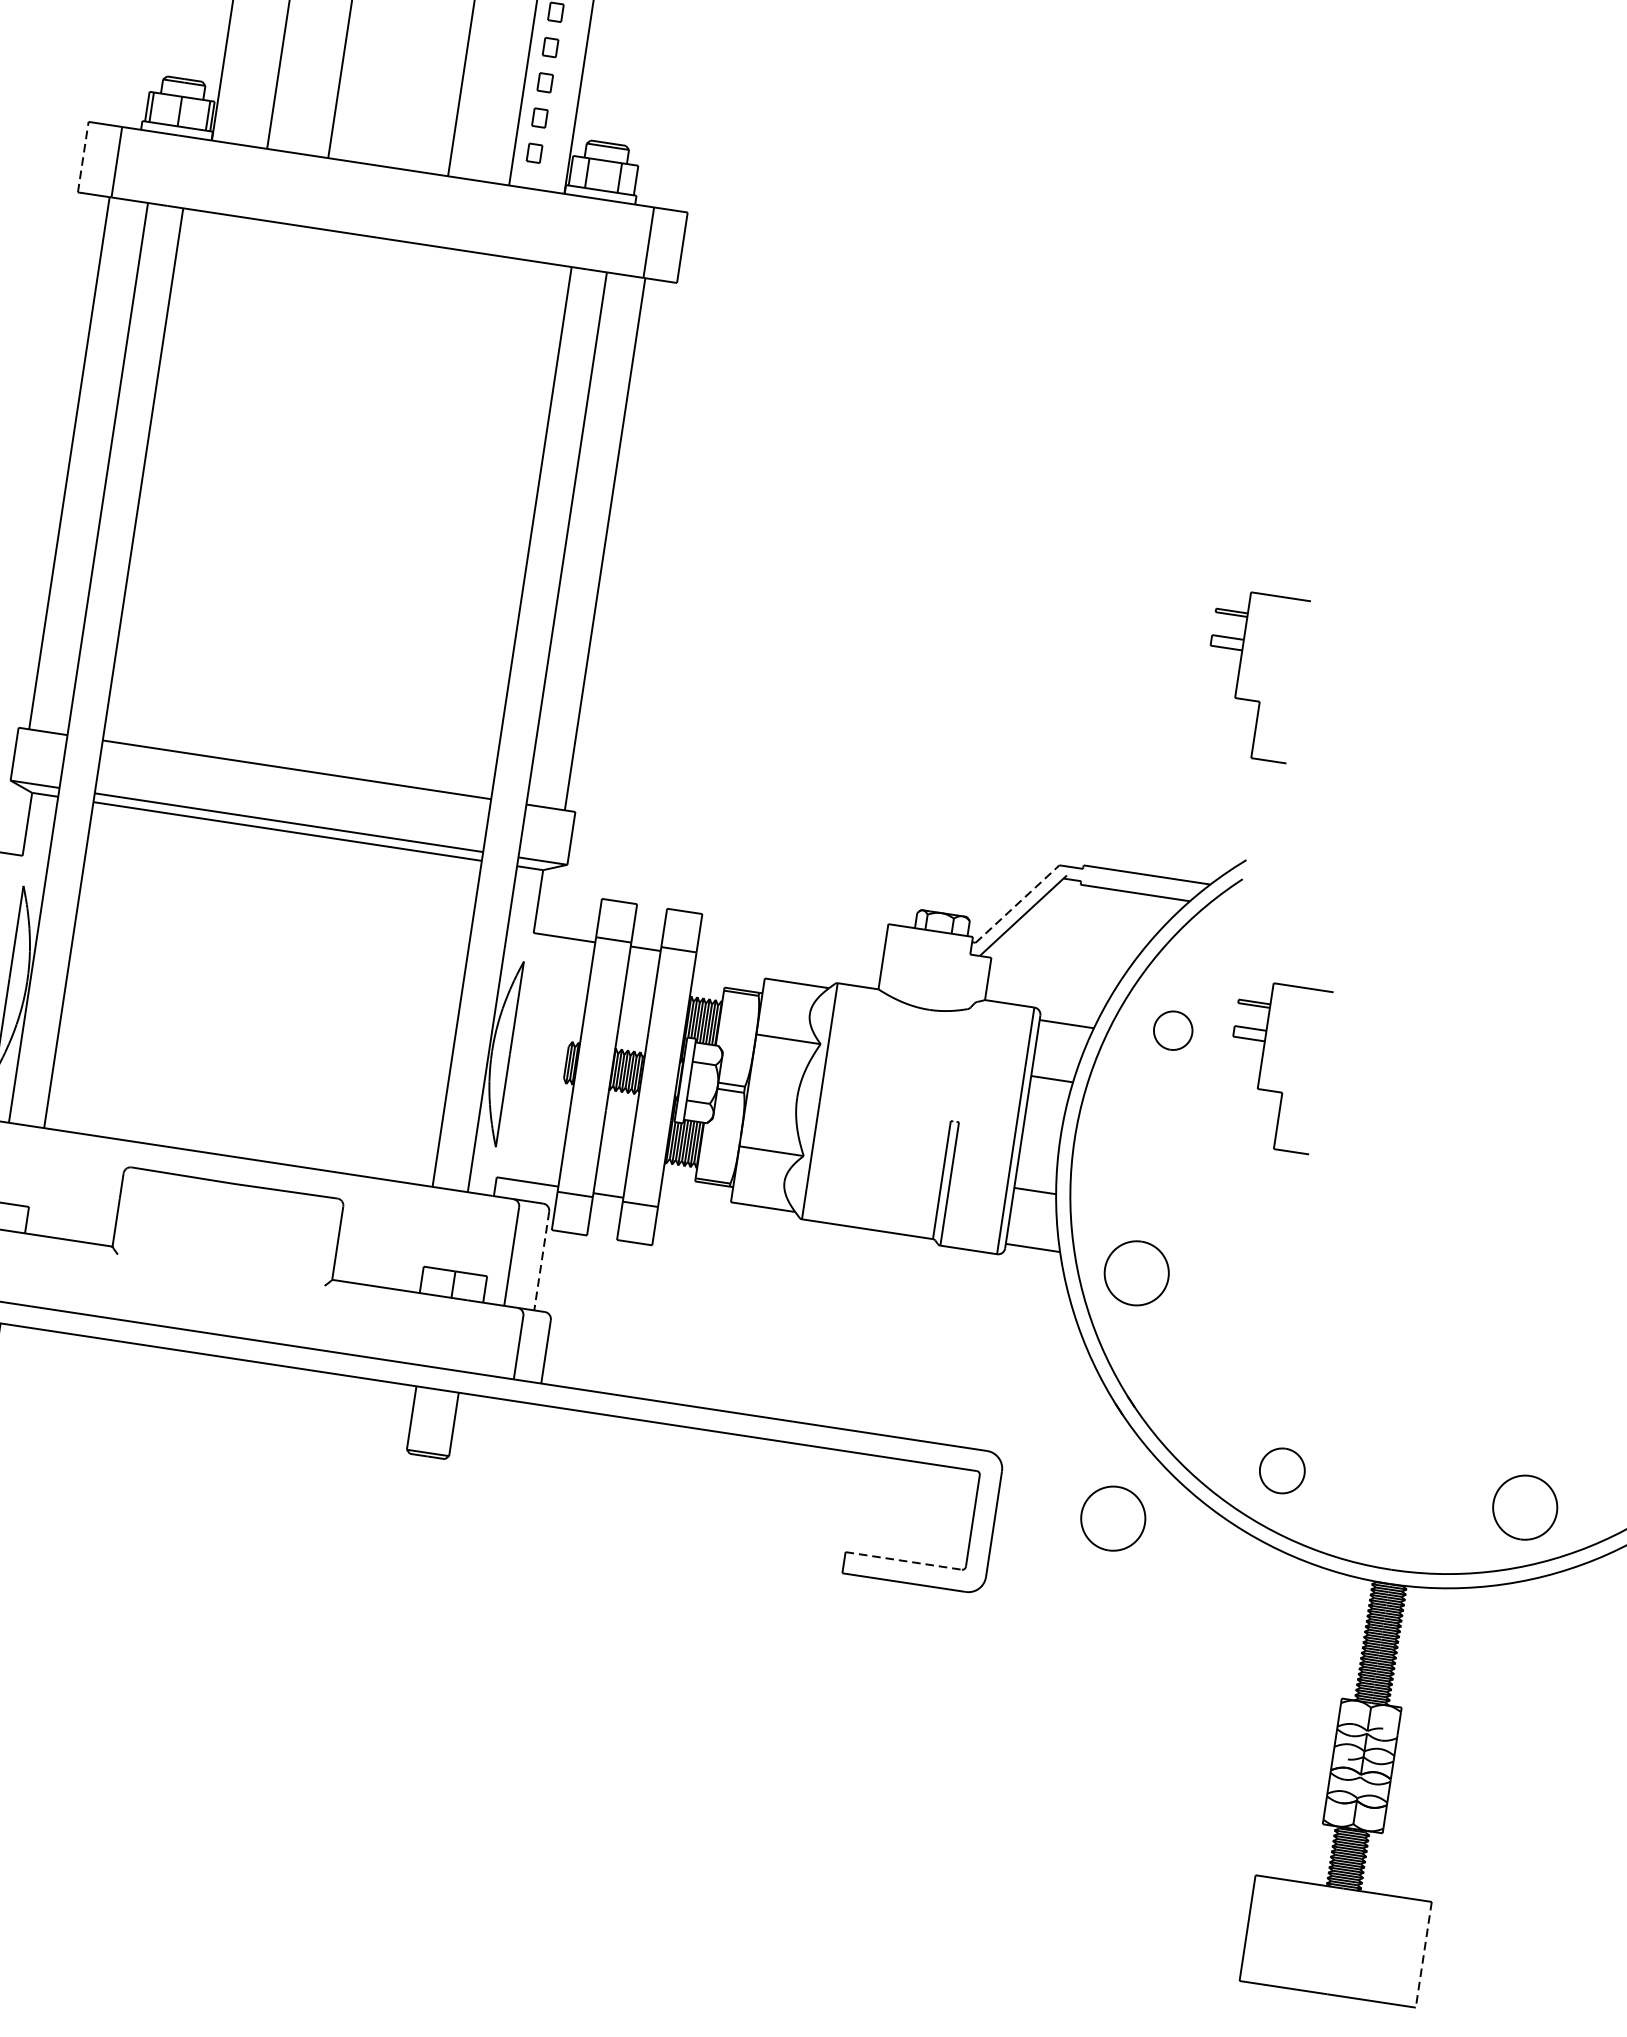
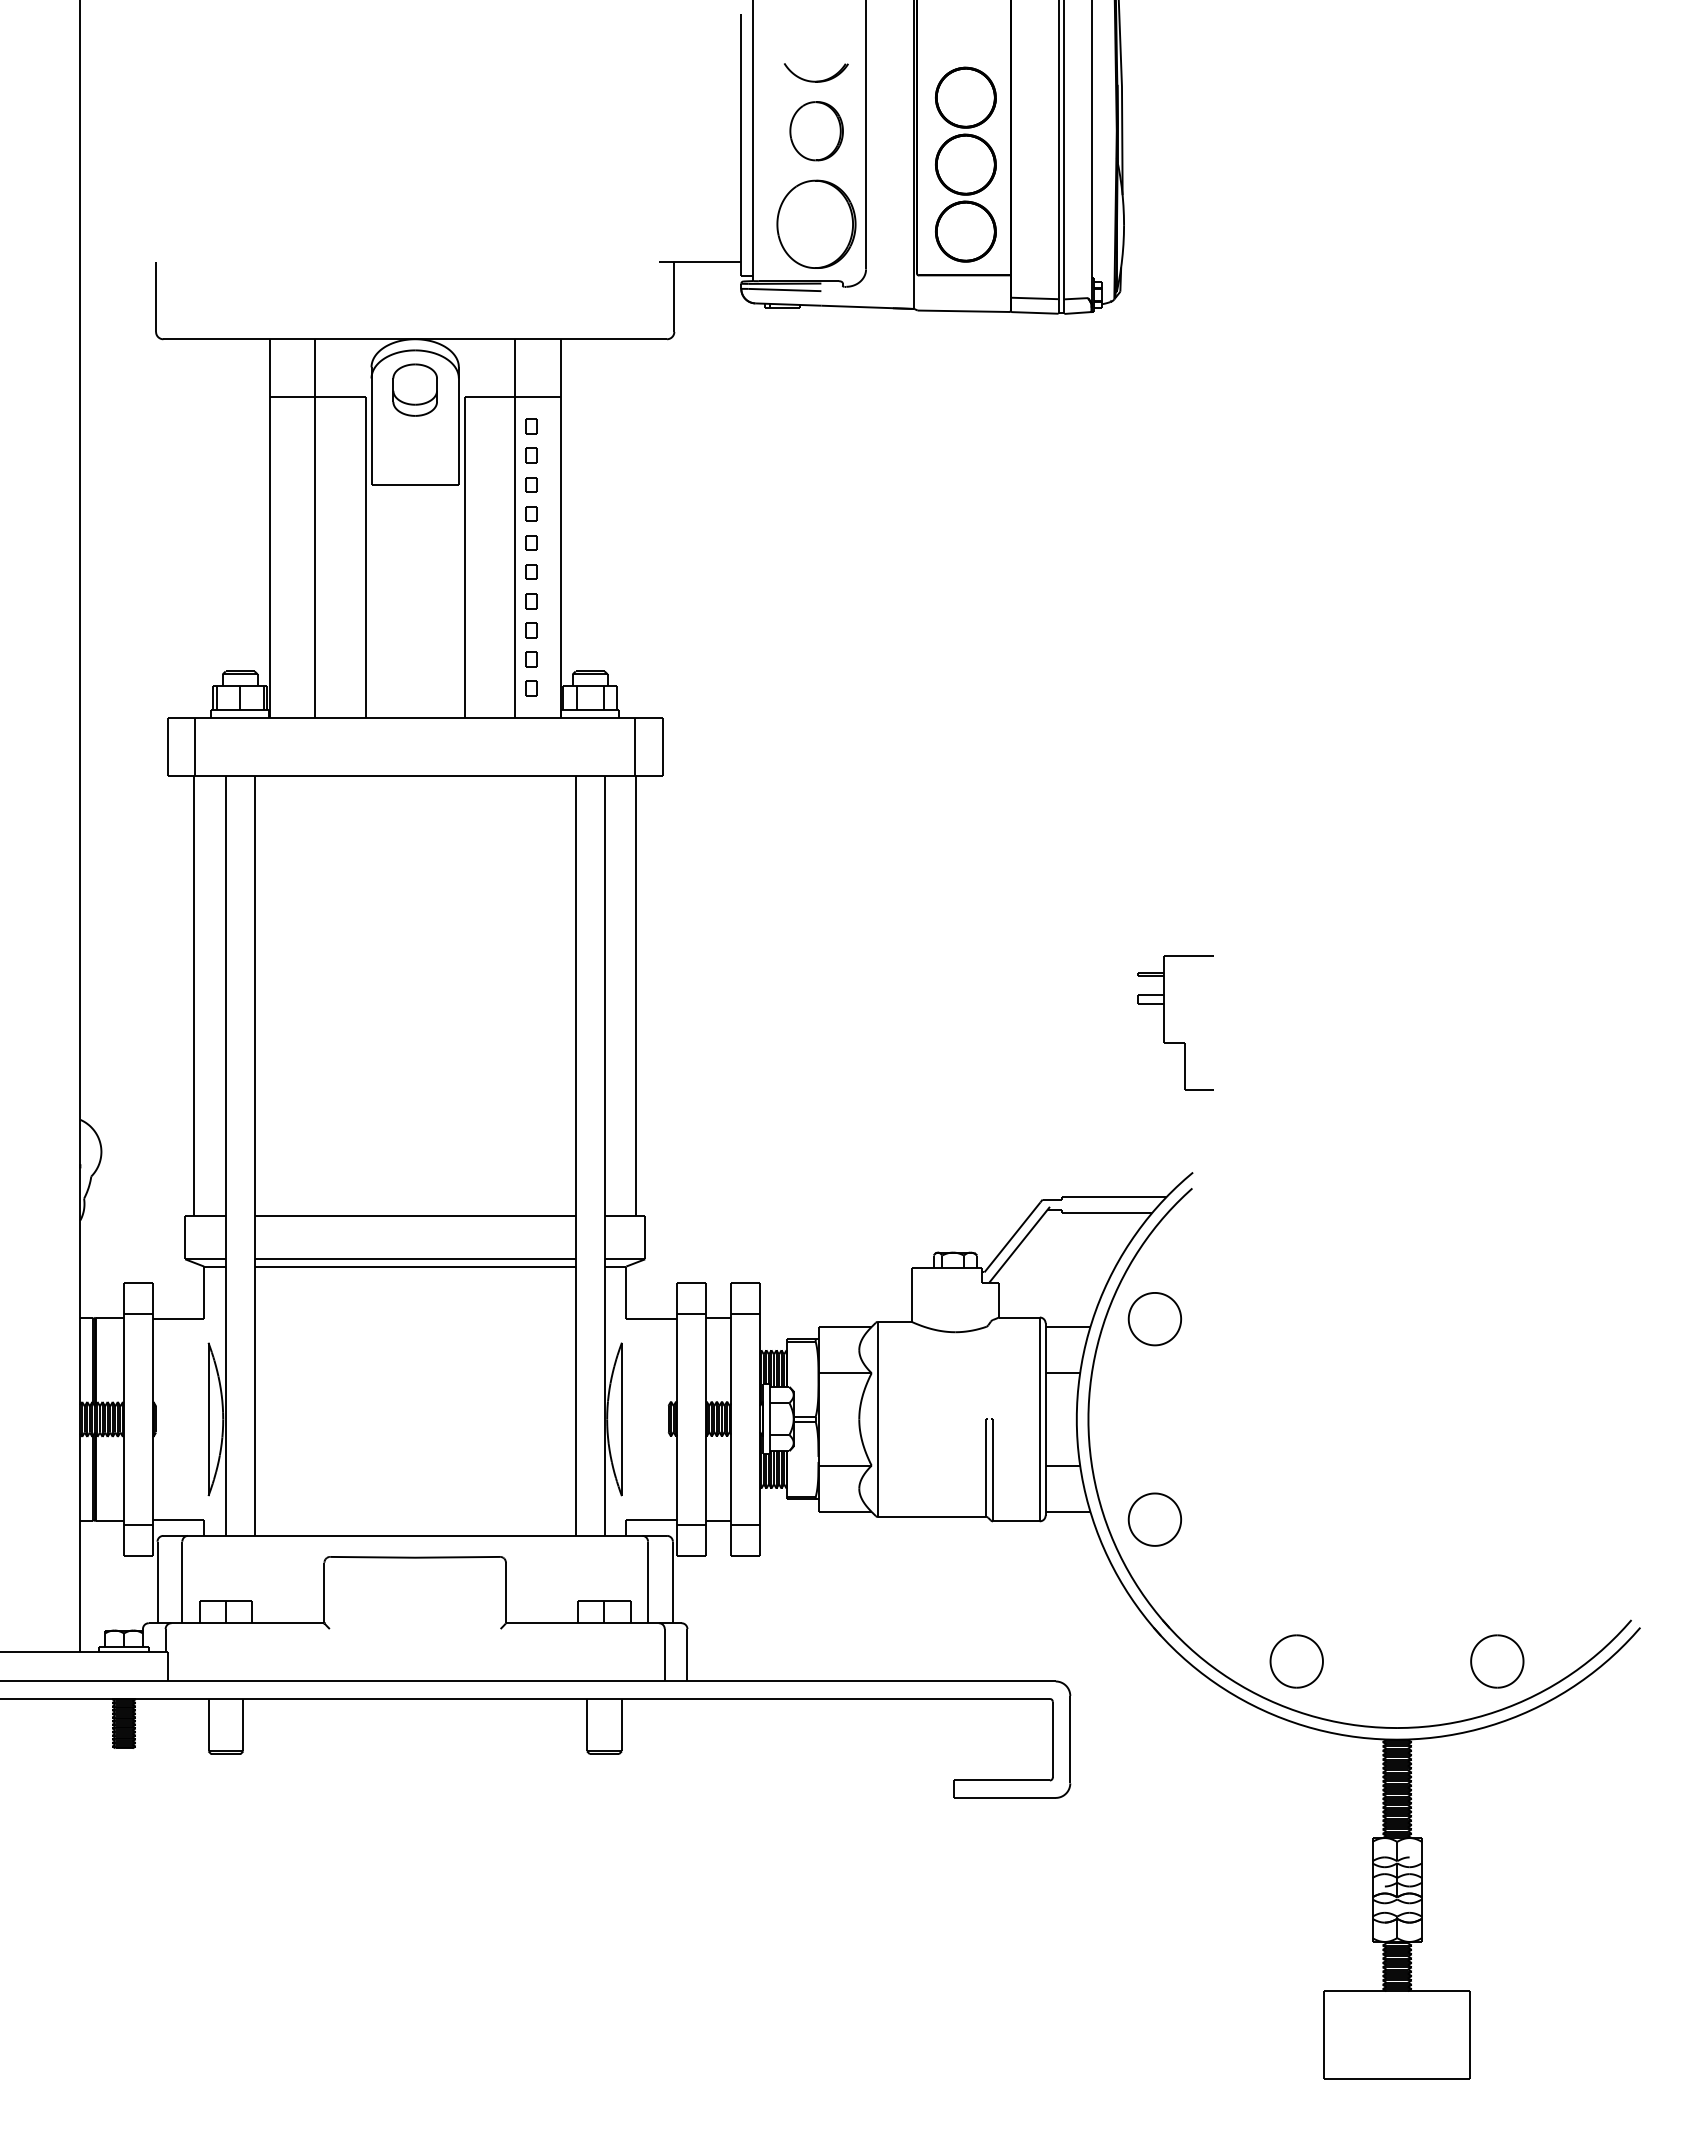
line: (83, 156) -> (167, 746), dashed -> solid
line: (1015, 905) -> (1012, 1237), dashed -> solid
part: (1172, 1030) -> (1154, 1319), size x1.67
part: (1261, 1064) -> (1230, 1335), removed
line: (541, 1261) -> (672, 1582), dashed -> solid
part: (1282, 1470) -> (1296, 1661), size x1.43
part: (1112, 1518) -> (1165, 1720), removed
line: (904, 1561) -> (1002, 1780), dashed -> solid
line: (1424, 1955) -> (1470, 2035), dashed -> solid

